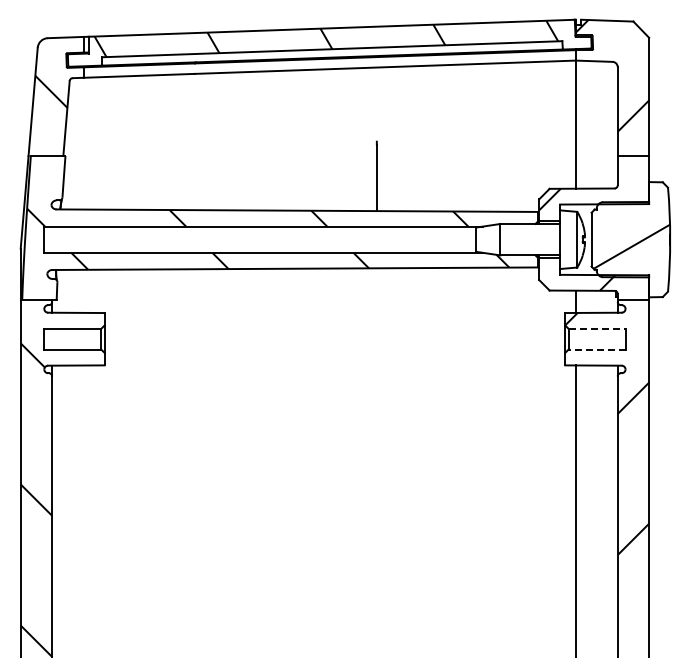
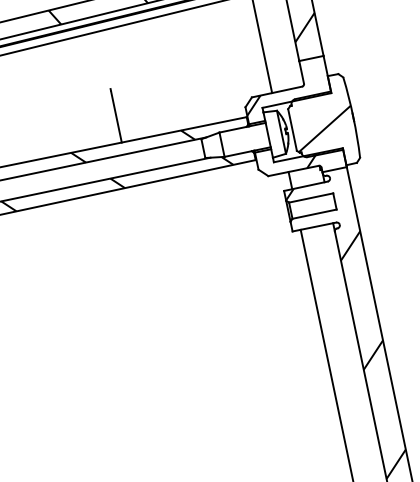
line: (597, 328) -> (311, 197), dashed -> solid
line: (597, 349) -> (314, 213), dashed -> solid

